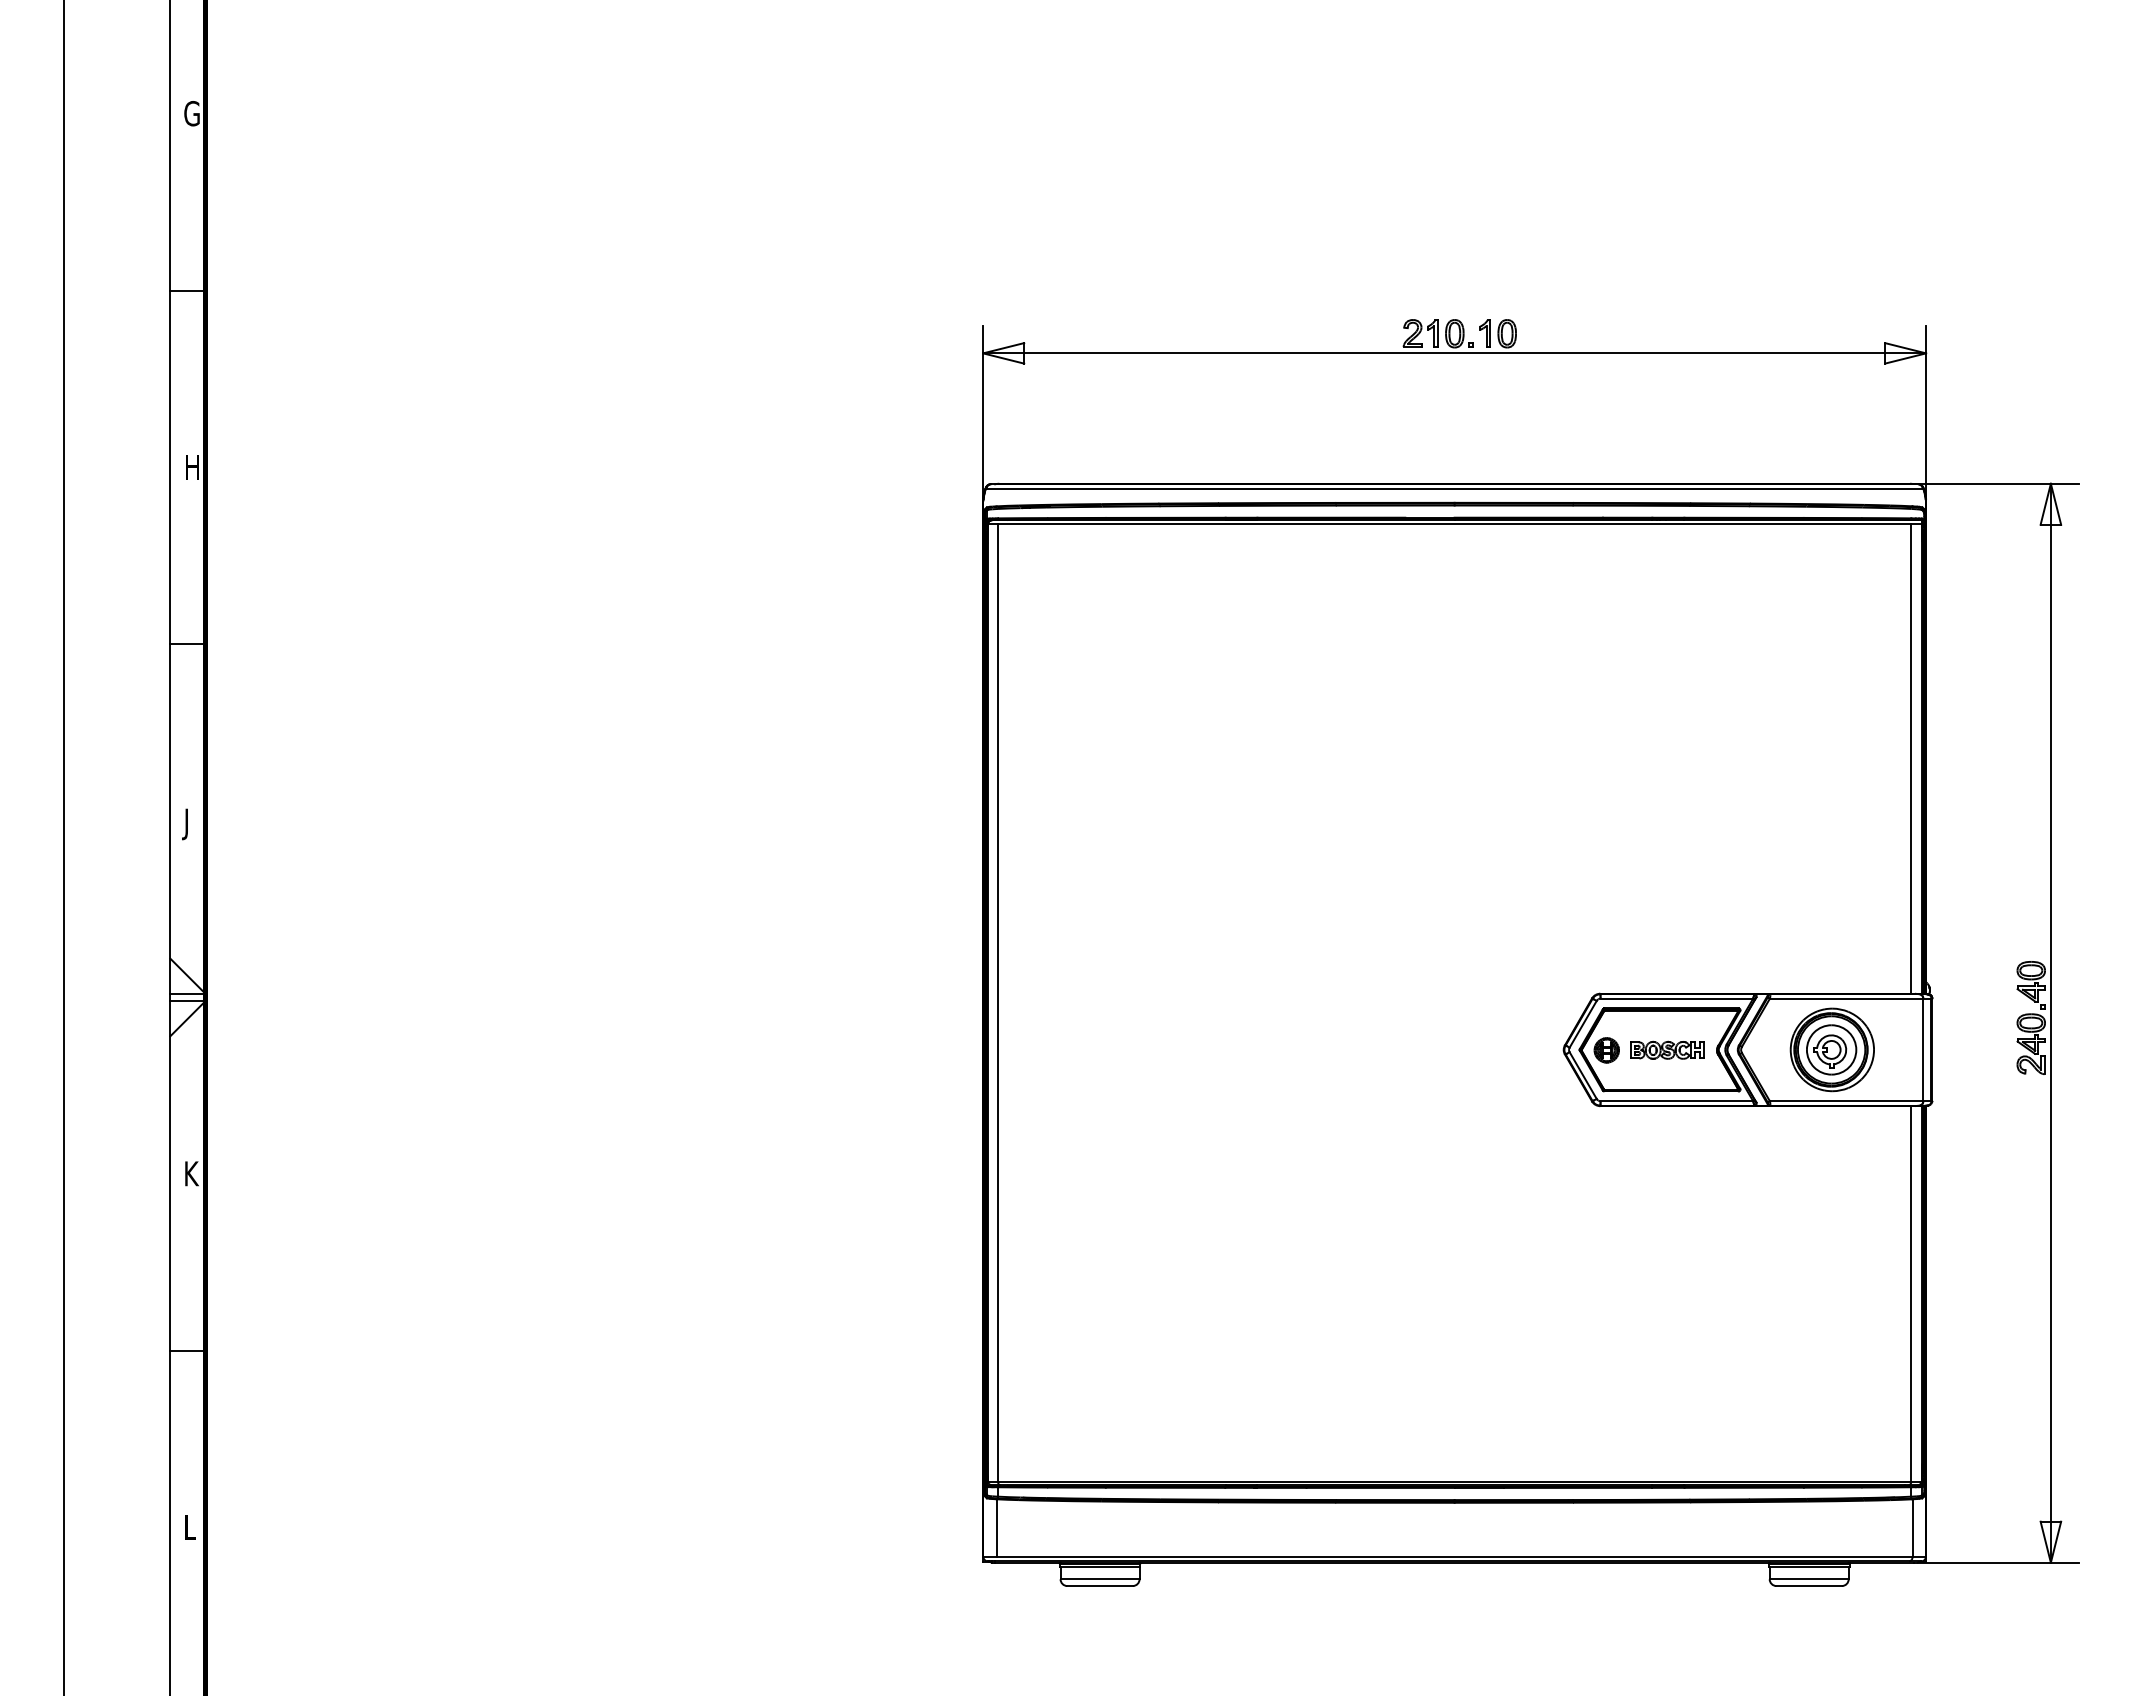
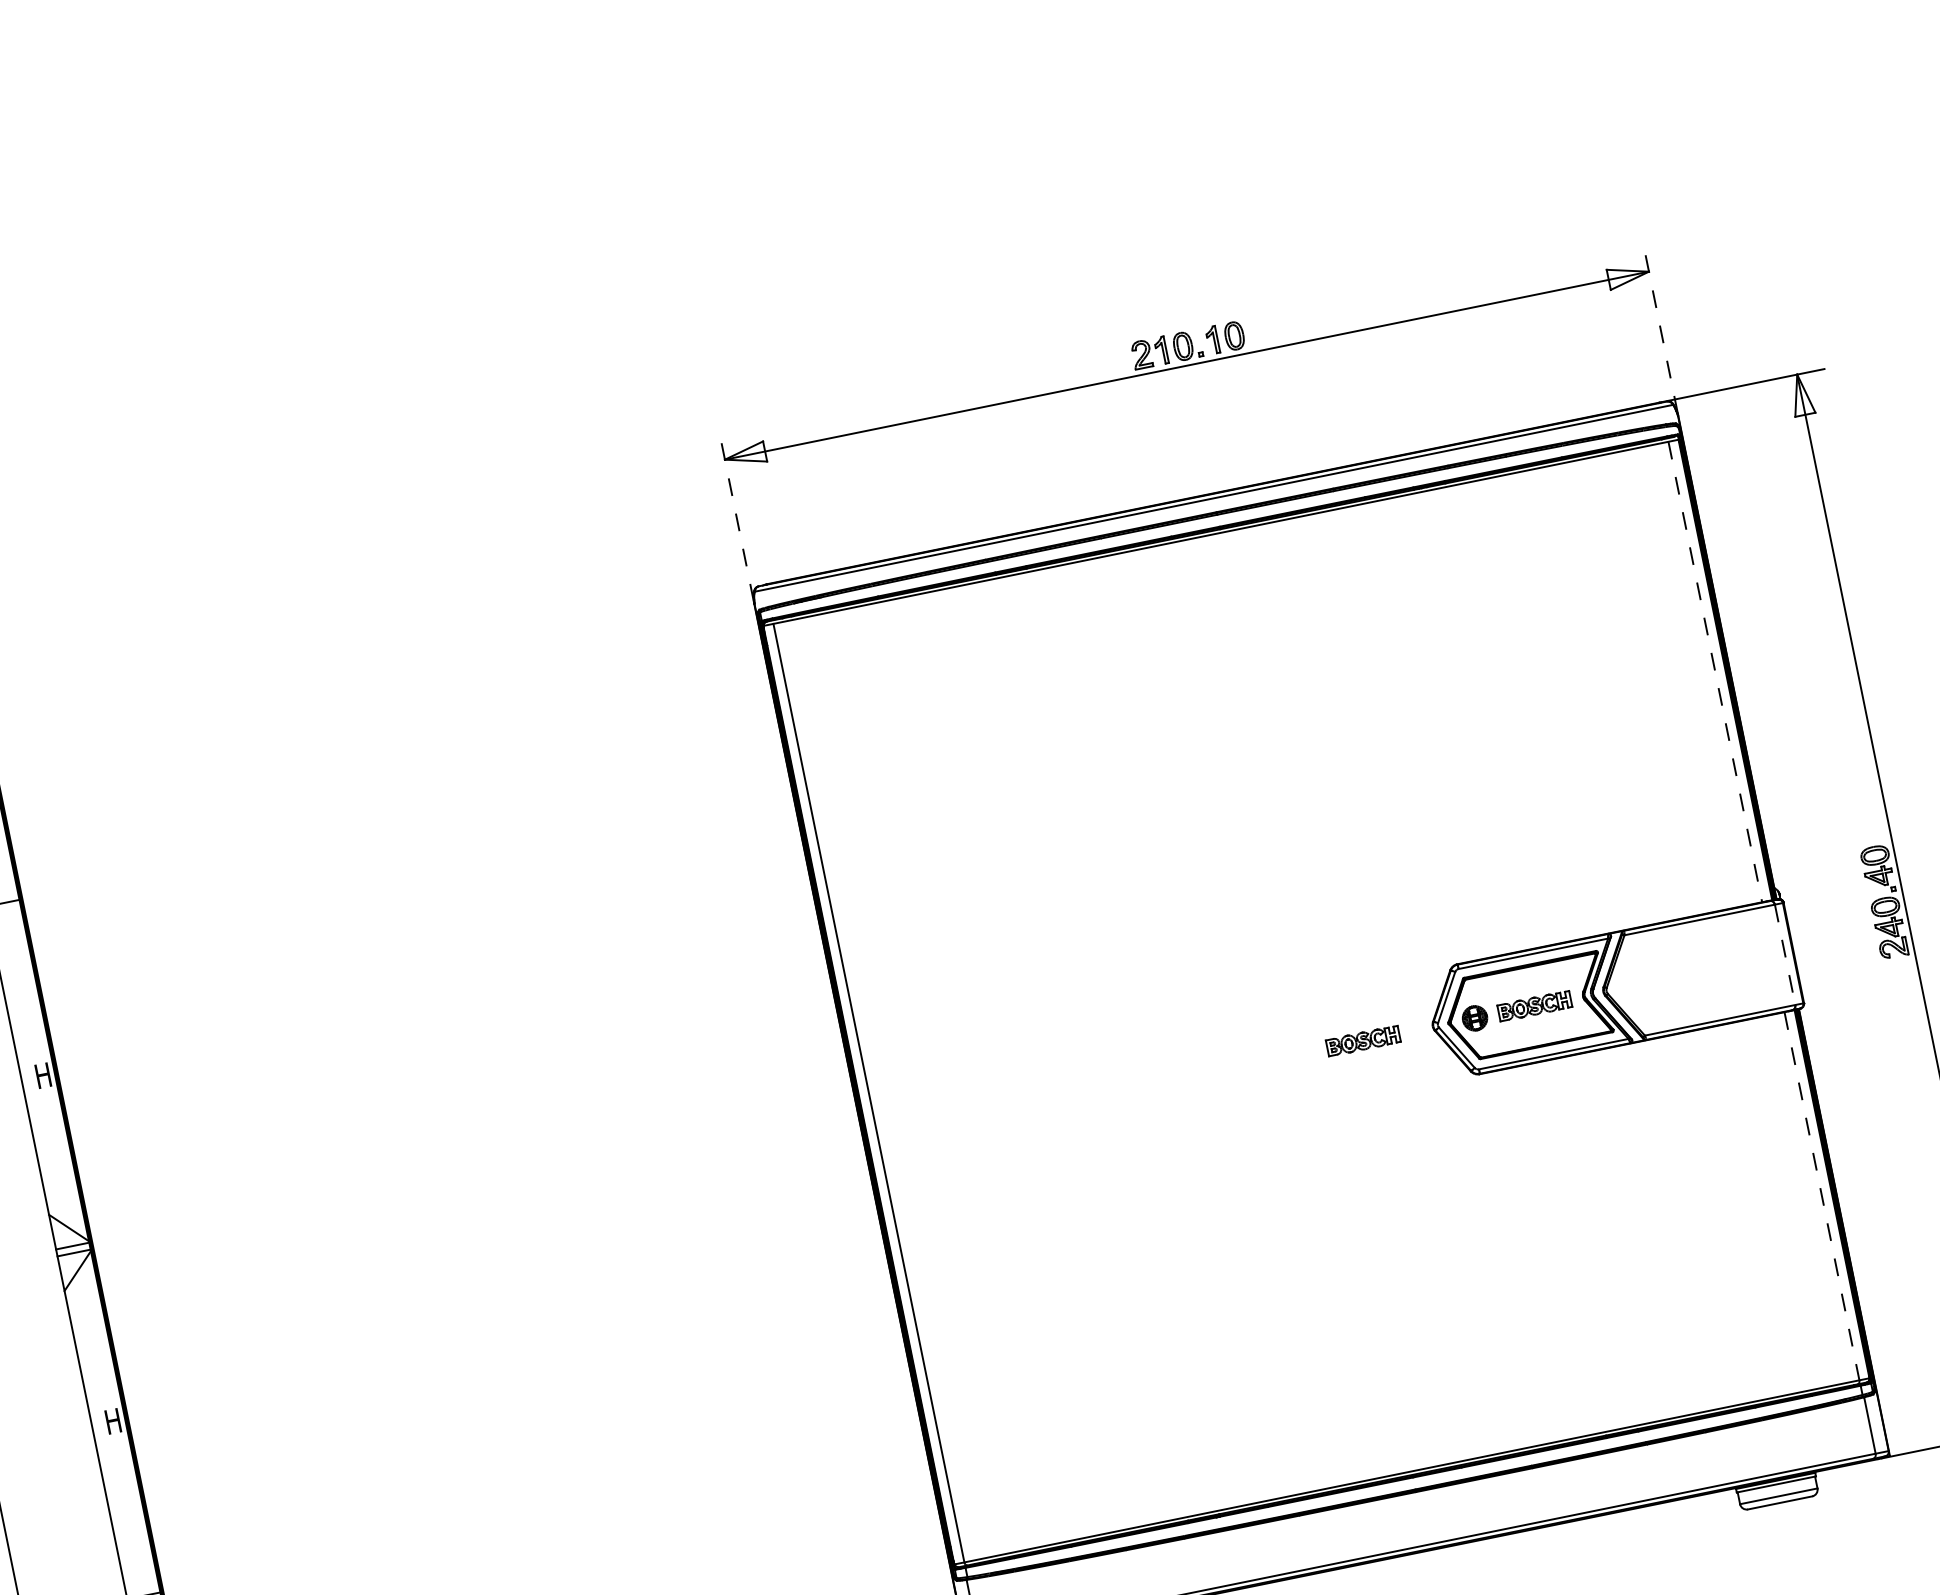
line: (983, 411) -> (736, 516), solid -> dashed
line: (1926, 411) -> (1660, 328), solid -> dashed
line: (1911, 758) -> (1715, 671), solid -> dashed
text: (190, 824) -> (42, 1079), J -> H
part: (1492, 1049) -> (1362, 1040), added
part: (1831, 1049) -> (1695, 972), removed
line: (1923, 1050) -> (1785, 955), solid -> dashed
text: (191, 1173) -> (112, 1421), K -> H
line: (1911, 1293) -> (1822, 1195), solid -> dashed

